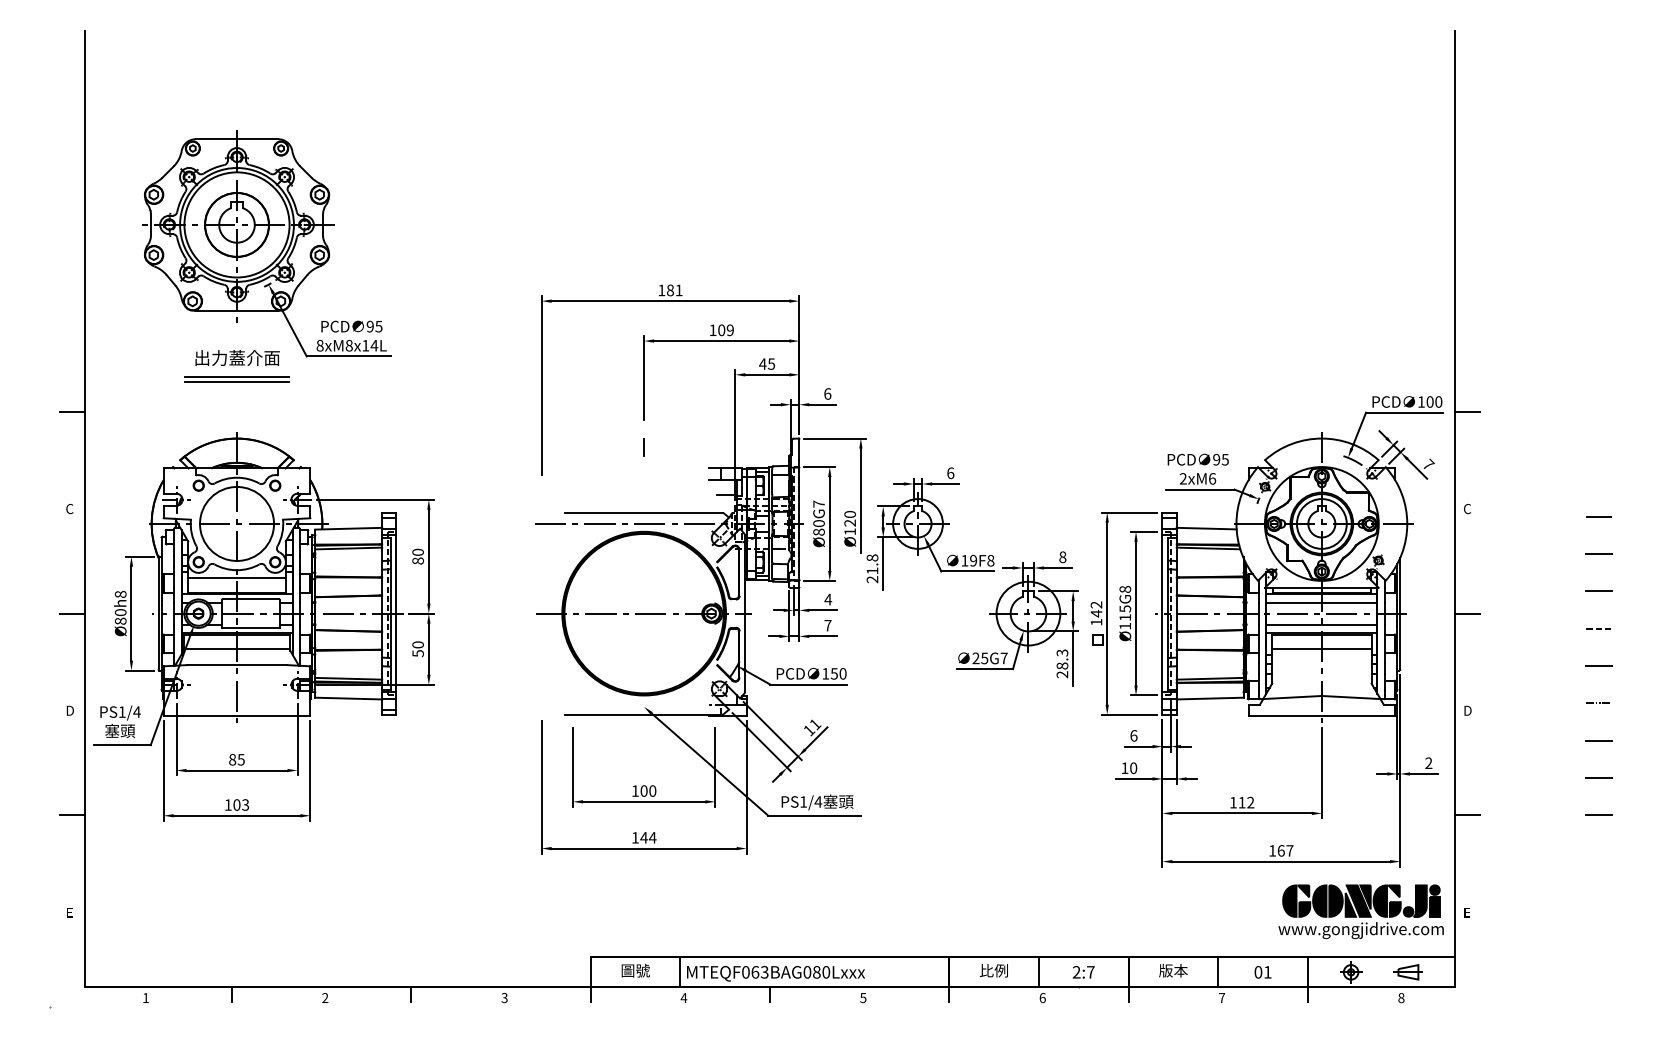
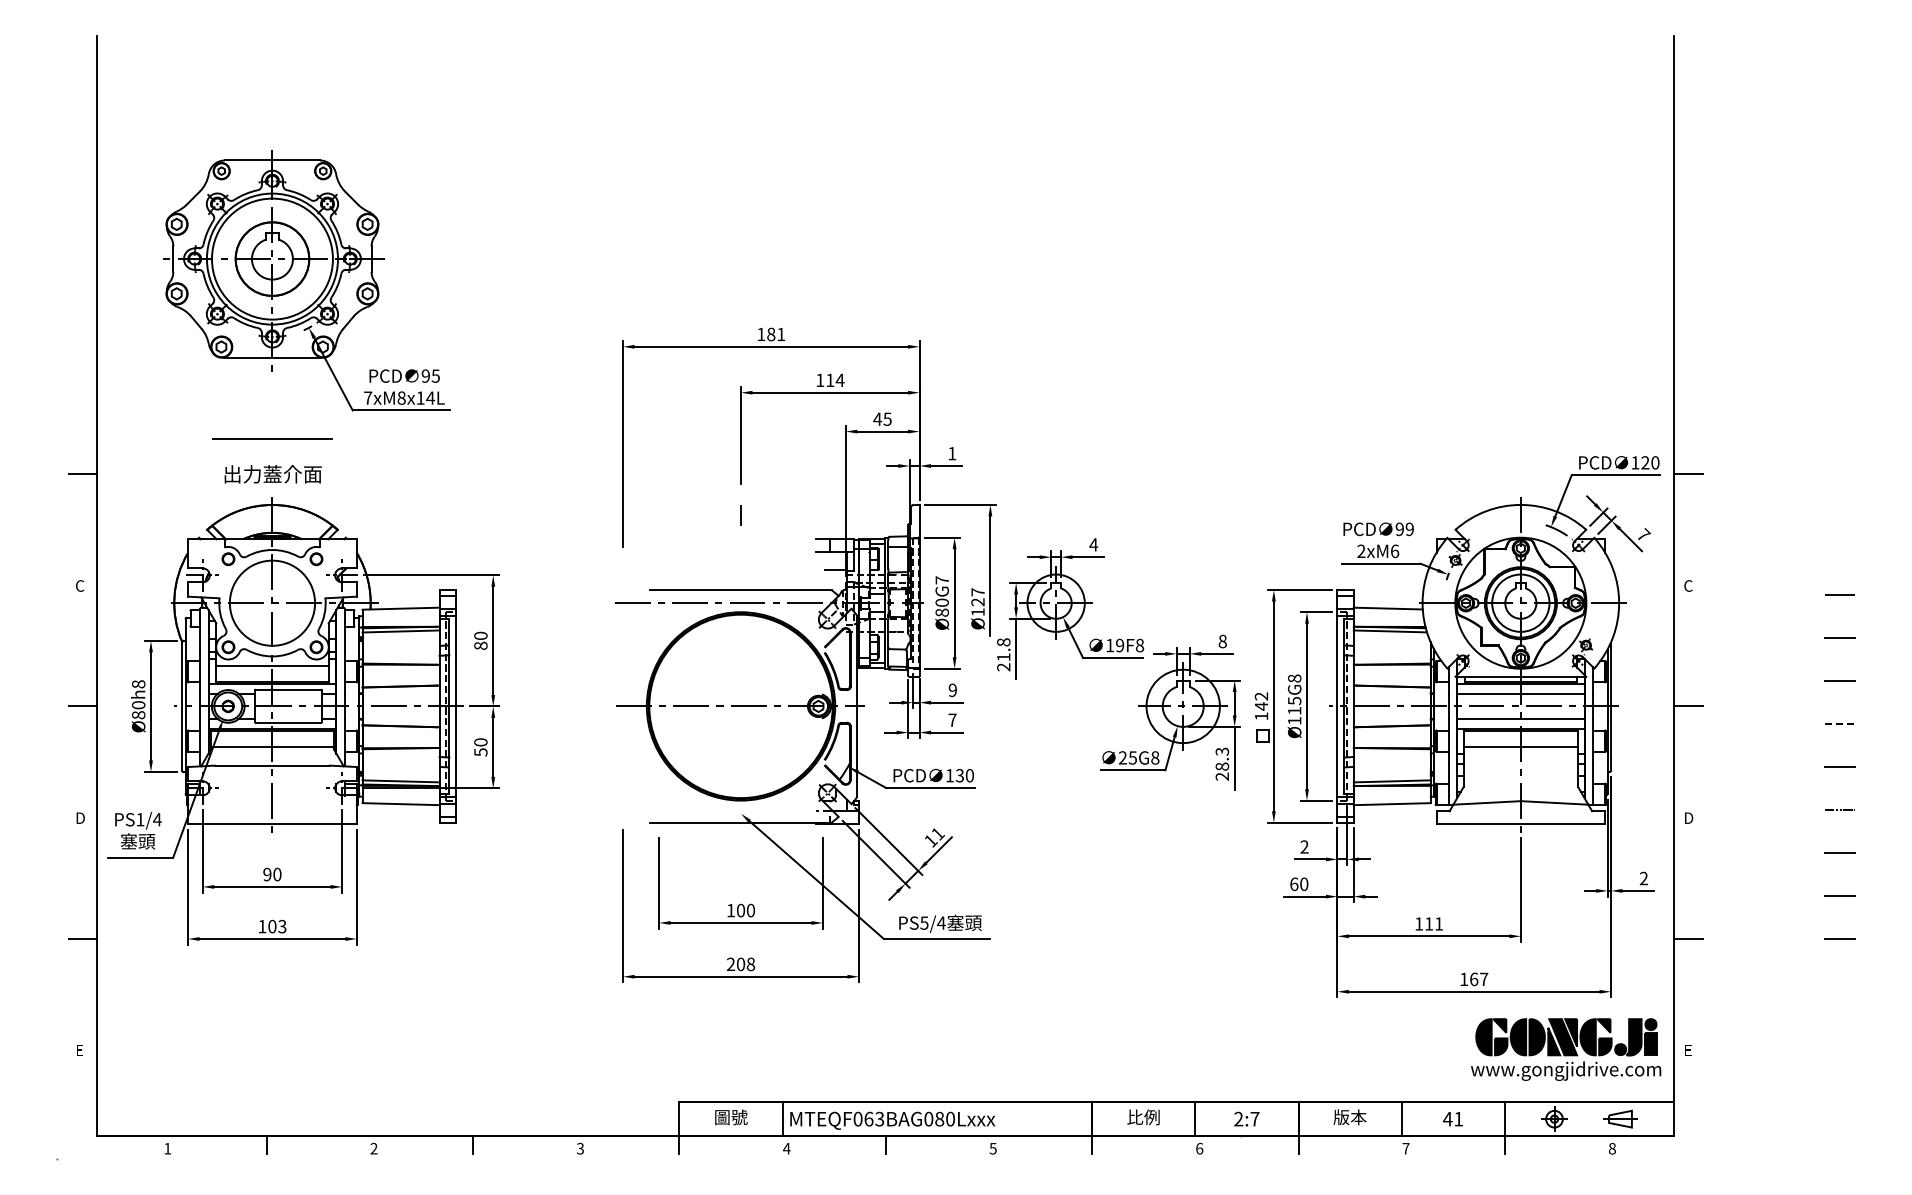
text: (726, 330) -> (835, 380), 109 -> 114
text: (320, 345) -> (368, 397), 8xM8x14L -> 7xM8x14L
text: (237, 358) -> (272, 474), moved
line: (236, 376) -> (271, 433), removed
text: (827, 393) -> (952, 453), 6 -> 1
text: (1430, 401) -> (1645, 462), 100 -> 120
text: (1225, 459) -> (1409, 528), 95 -> 99
text: (950, 472) -> (1093, 544), 6 -> 4
text: (849, 514) -> (977, 592), Ø120 -> Ø127
text: (827, 599) -> (952, 690), 4 -> 9
text: (1004, 658) -> (1155, 757), 25G7 -> 25G8
text: (834, 673) -> (959, 775), 150 -> 130
text: (1133, 735) -> (1304, 846), 6 -> 2
text: (237, 759) -> (272, 874), 85 -> 90
text: (1125, 768) -> (1294, 884), 10 -> 60
text: (803, 801) -> (924, 922), PS1/4 -> PS5/4
text: (1251, 802) -> (1439, 923), 112 -> 111
text: (643, 837) -> (740, 964), 144 -> 208
text: (1258, 971) -> (1447, 1118), 01 -> 41

